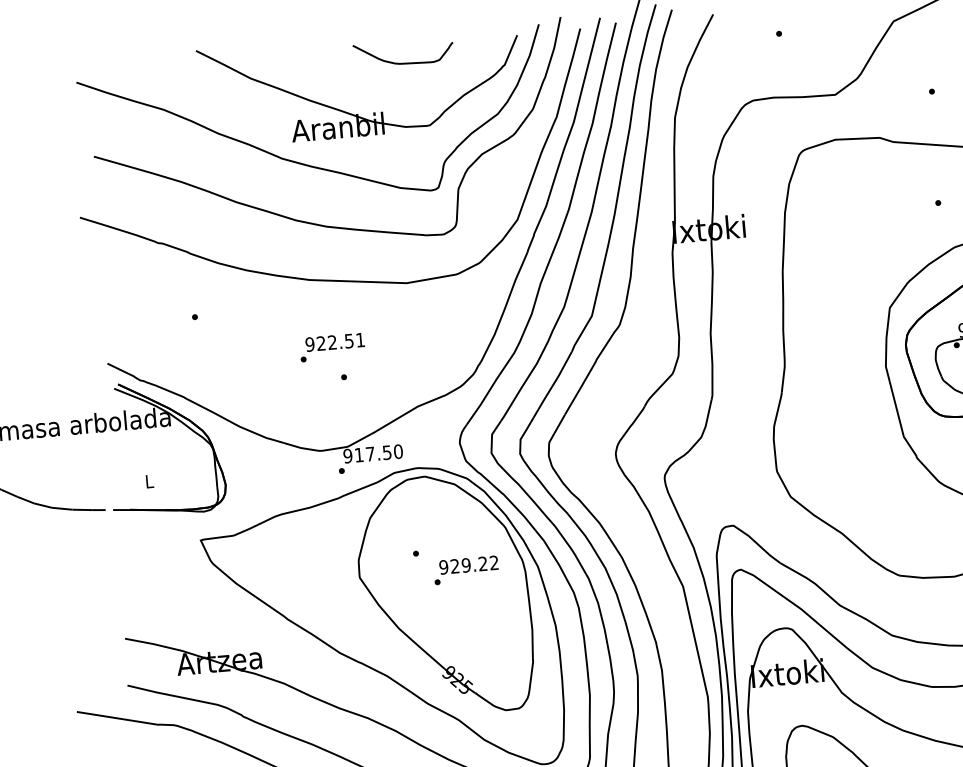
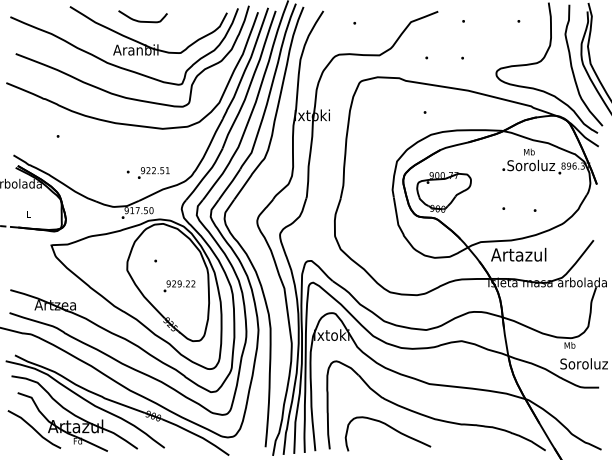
curve: (403, 61) -> (142, 20), moved
text: (331, 346) -> (153, 172), moved
text: (466, 570) -> (179, 286), moved

